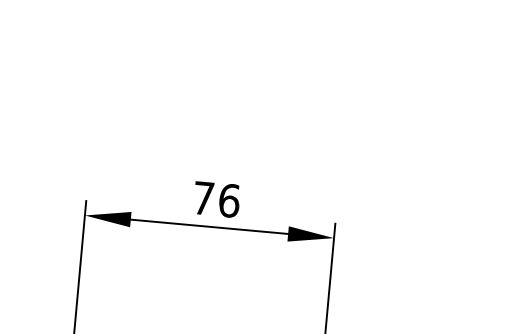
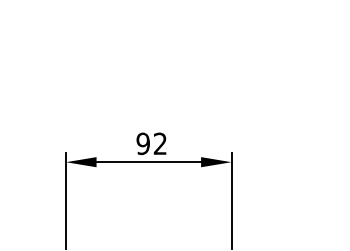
text: (216, 199) -> (151, 143), 76 -> 92

